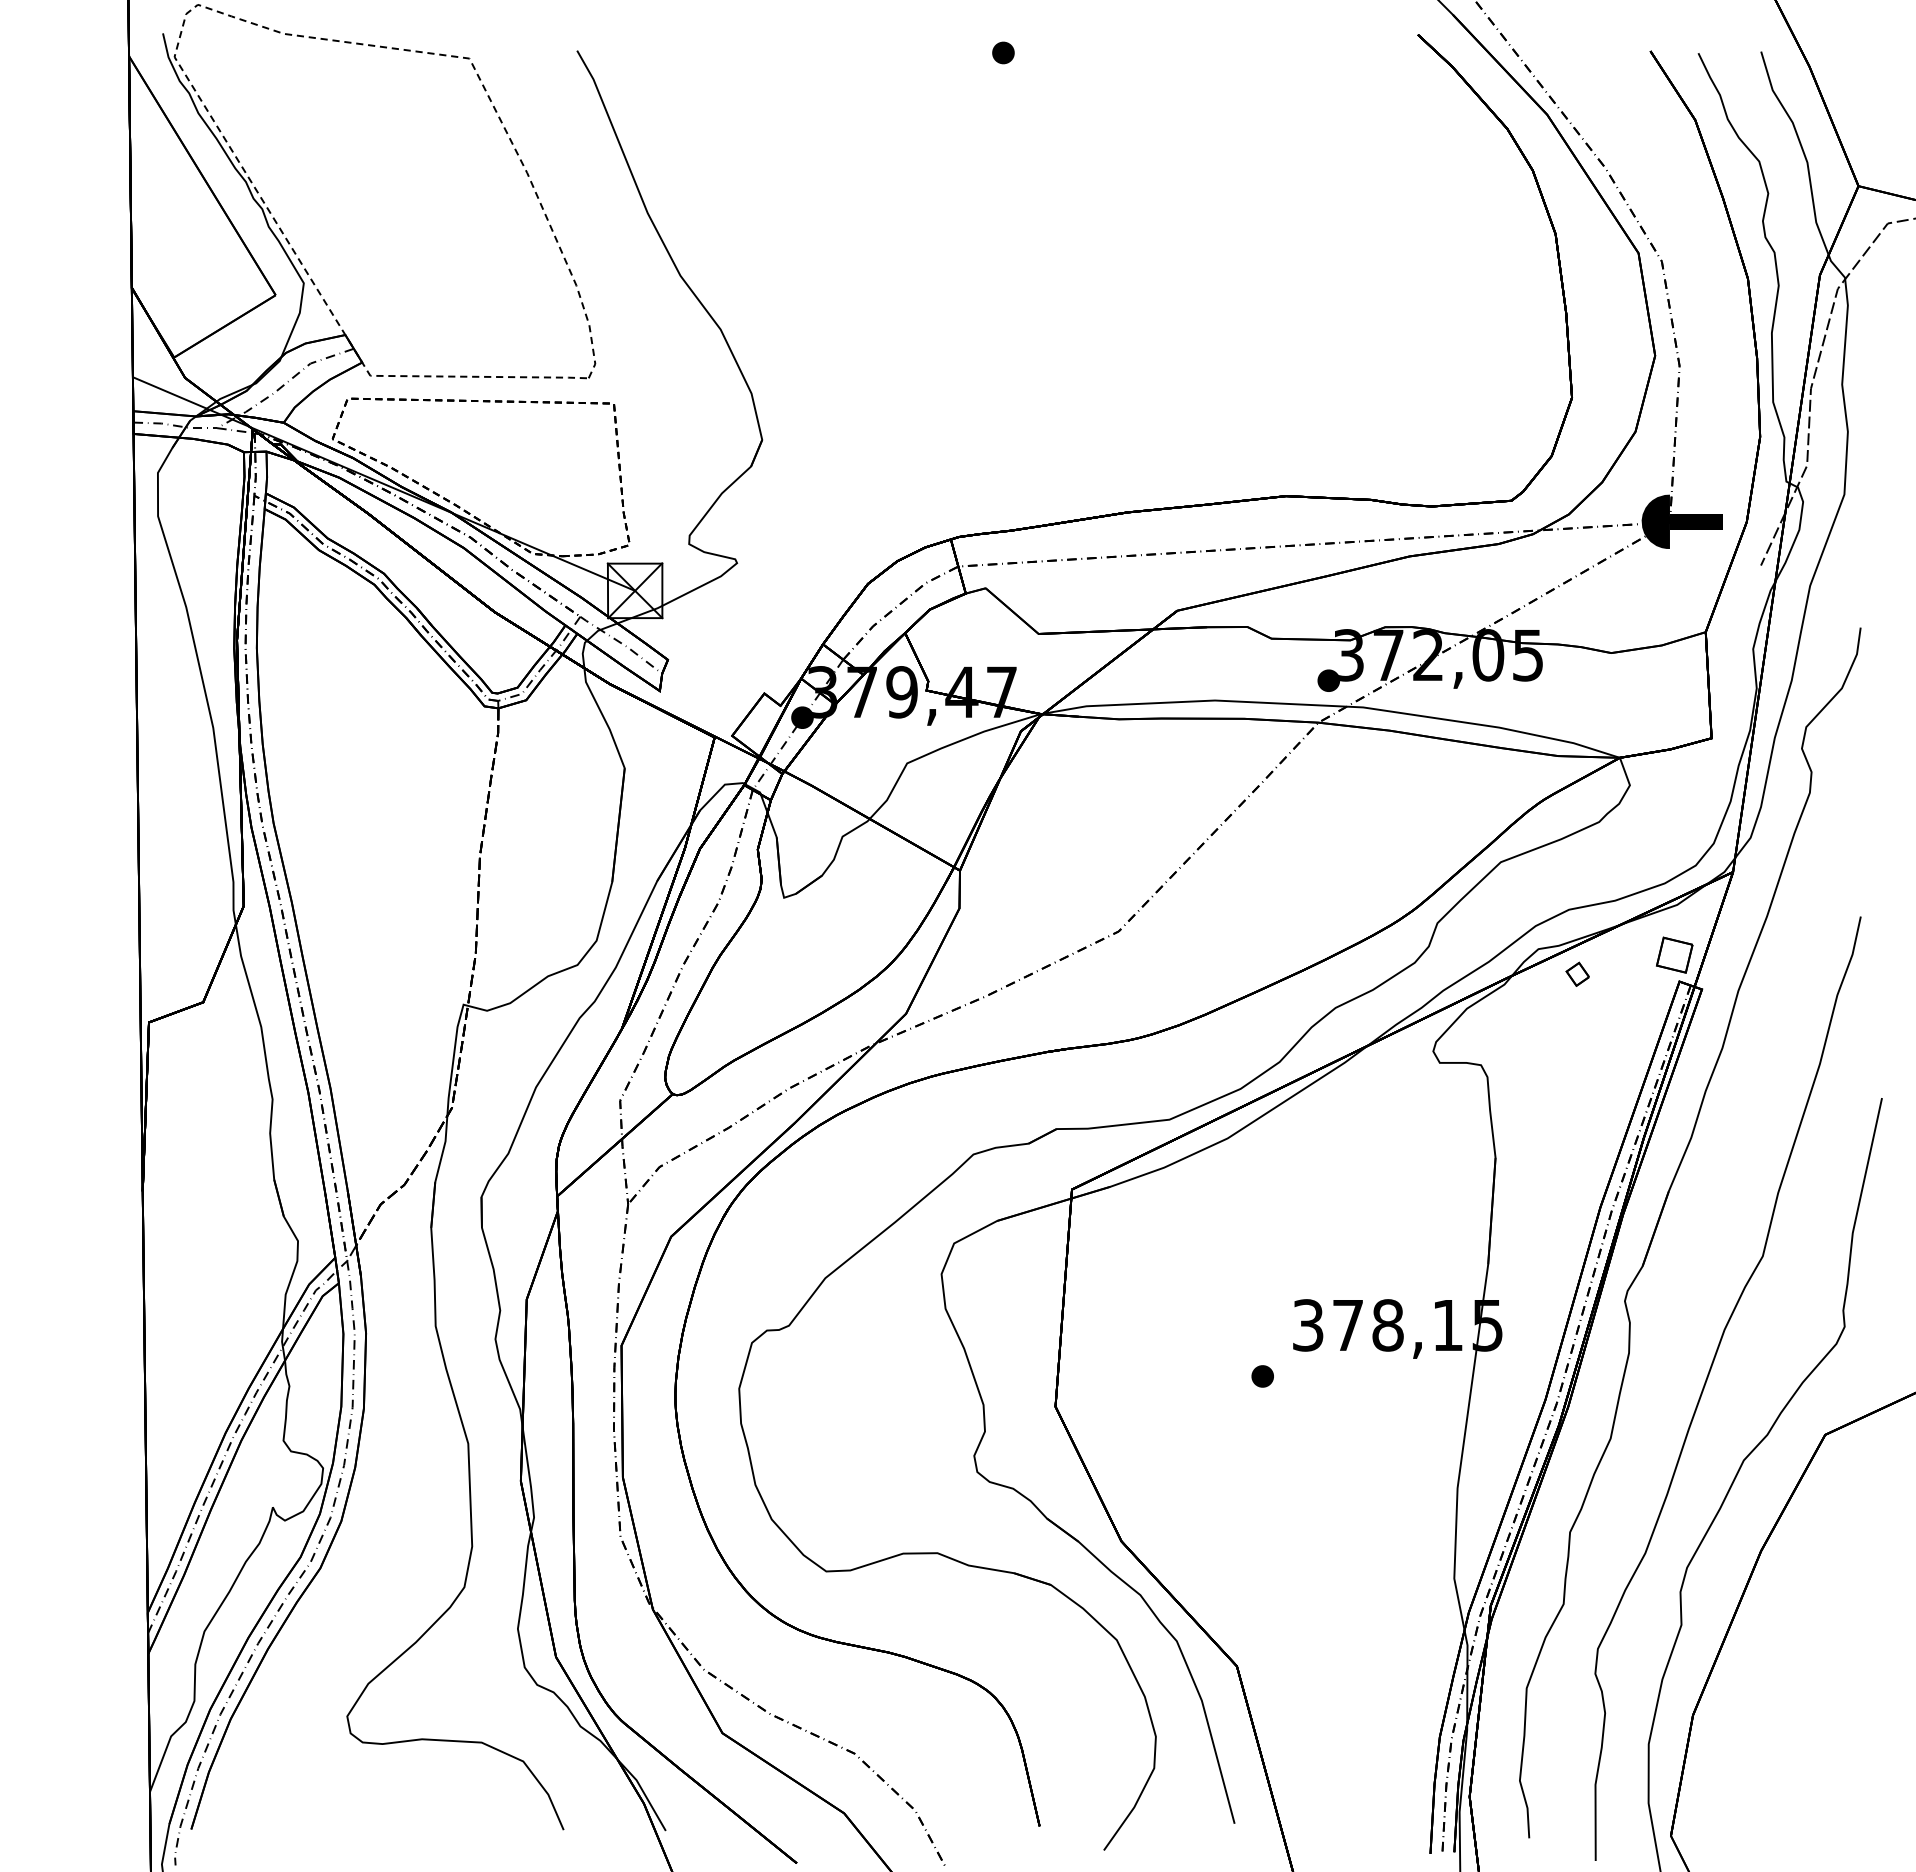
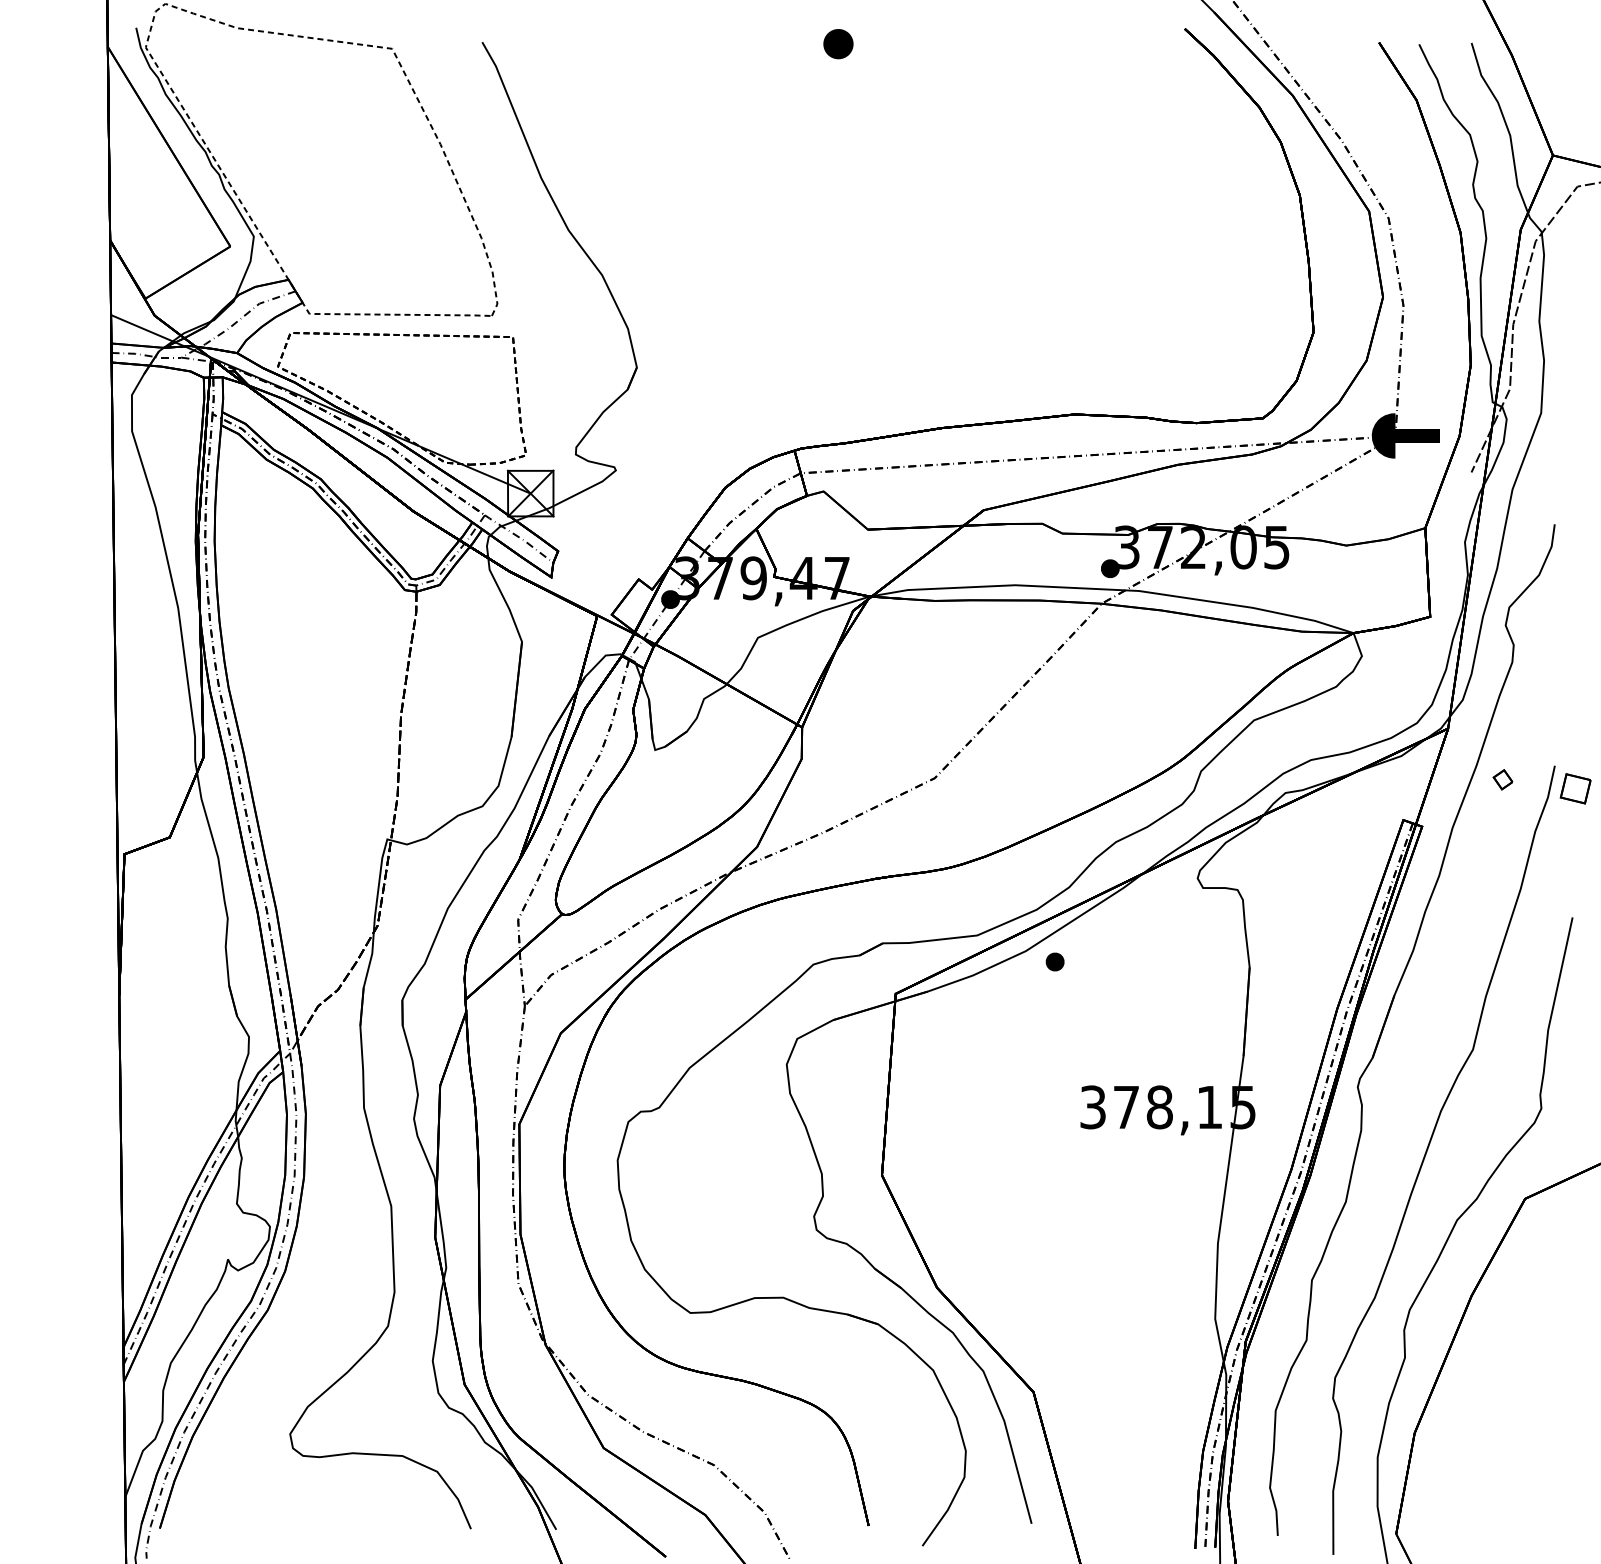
part: (1003, 52) -> (838, 43), size x1.6
part: (1674, 954) -> (1575, 788), moved
part: (1577, 973) -> (1502, 779), moved
part: (1262, 1376) -> (1054, 962), moved

